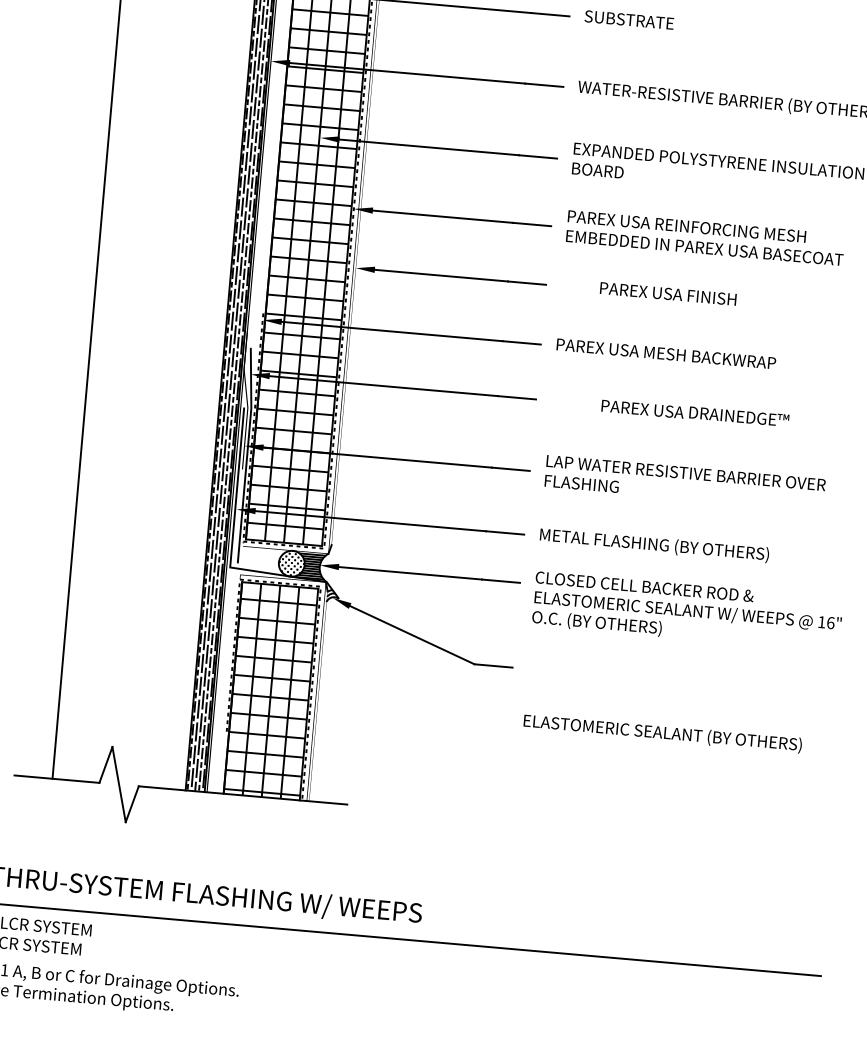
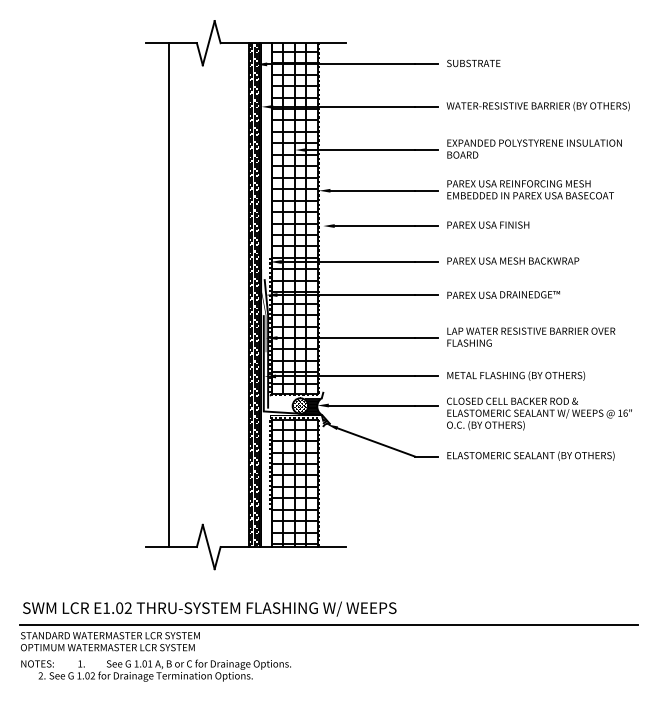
text: (668, 292) -> (488, 224), moved
text: (695, 412) -> (503, 294), moved
text: (662, 732) -> (530, 455), moved

